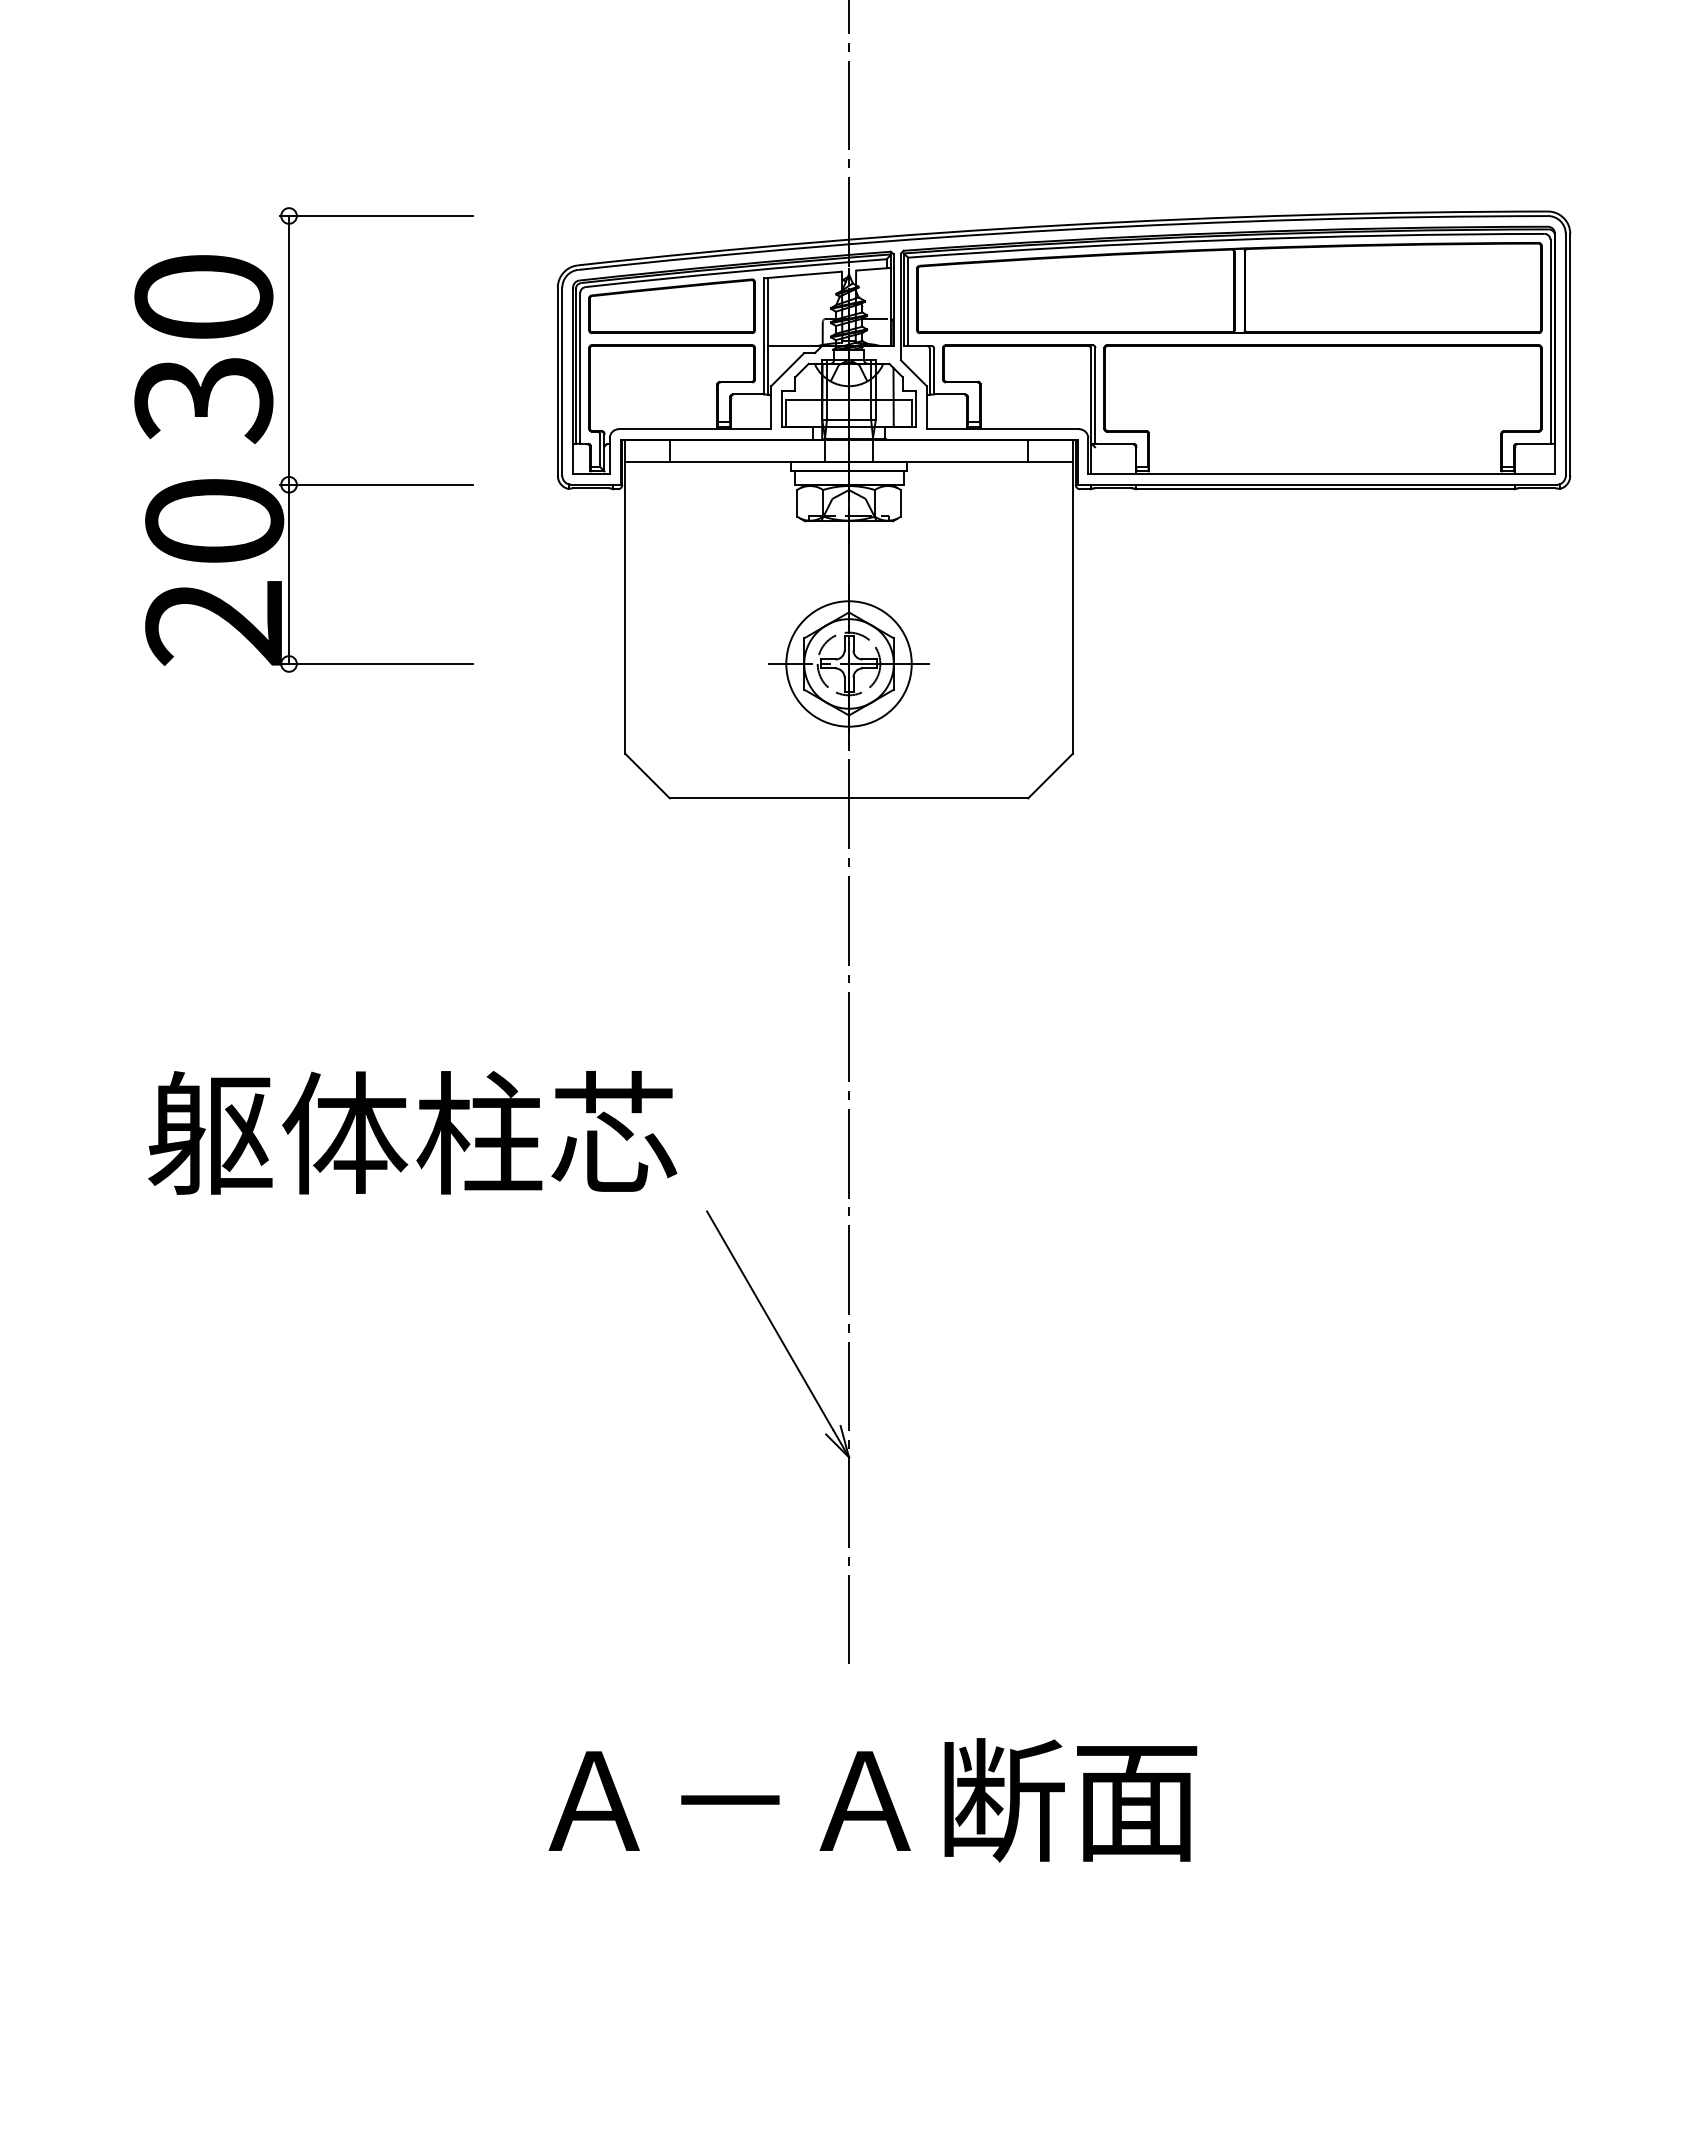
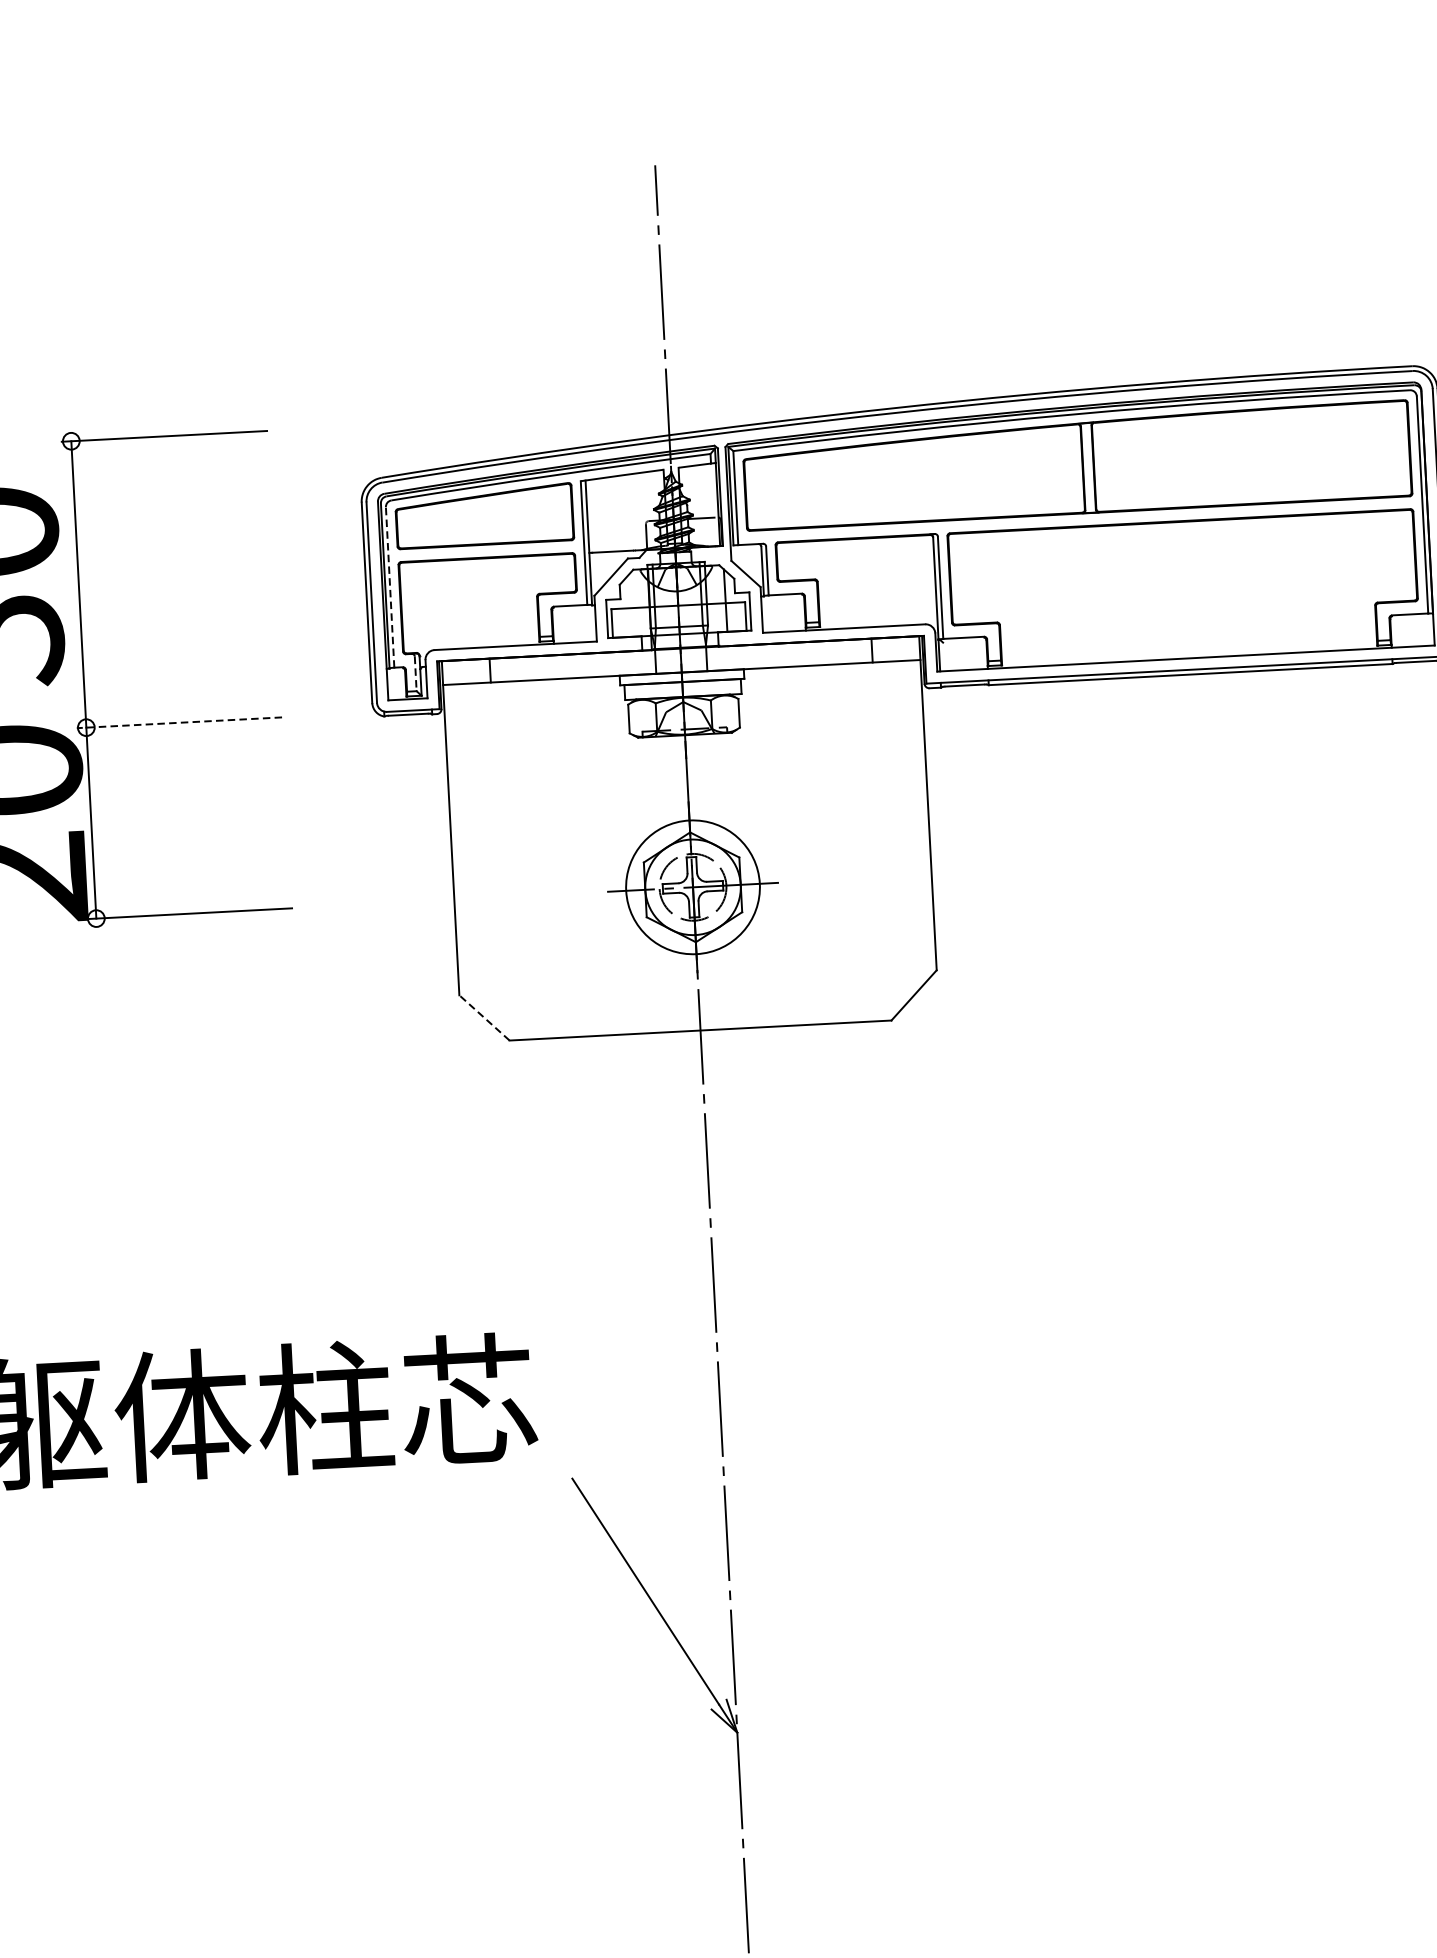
line: (580, 367) -> (390, 586), solid -> dashed
line: (599, 451) -> (415, 674), solid -> dashed
line: (375, 484) -> (178, 722), solid -> dashed
line: (647, 775) -> (484, 1017), solid -> dashed

